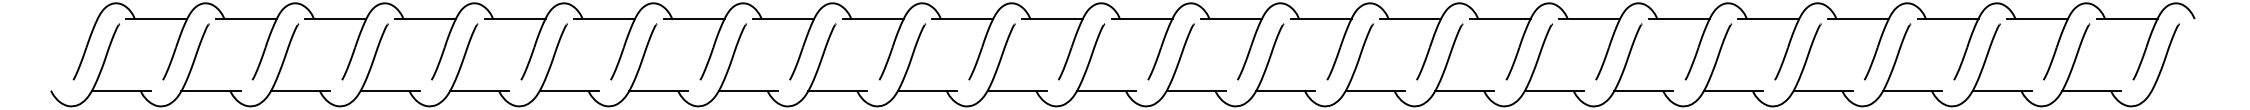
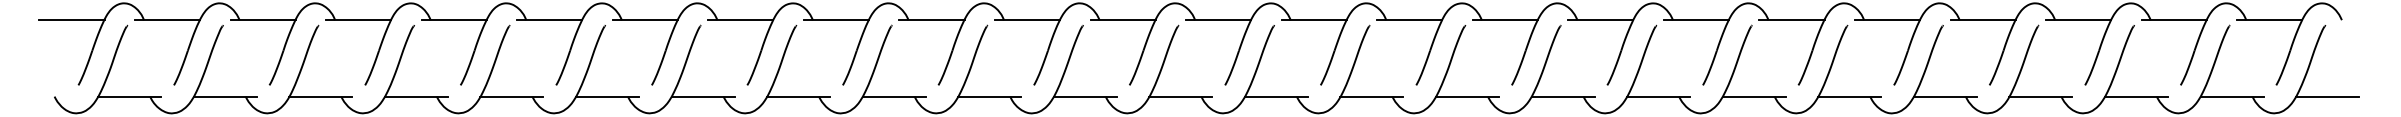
line: (66, 19) -> (71, 20), added
line: (2181, 90) -> (2327, 96), added

